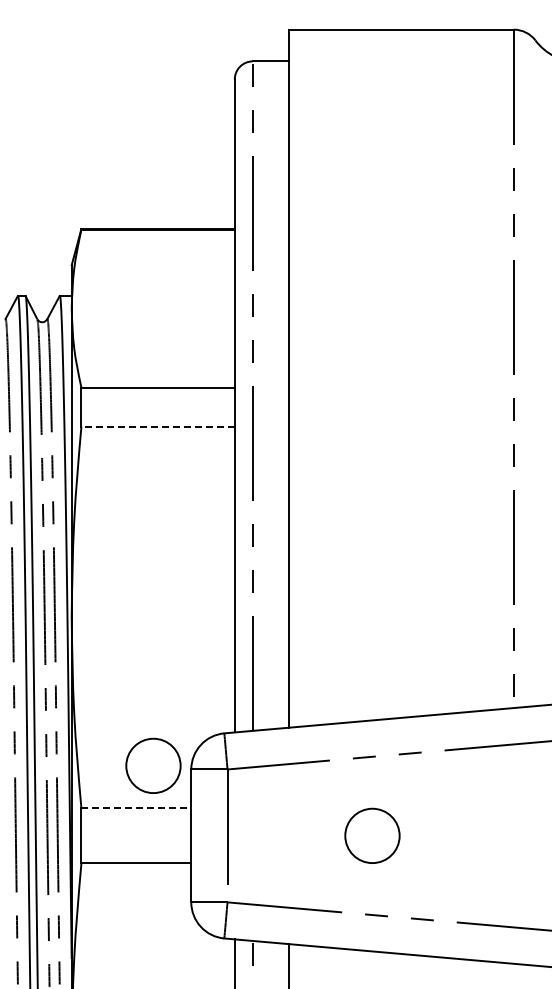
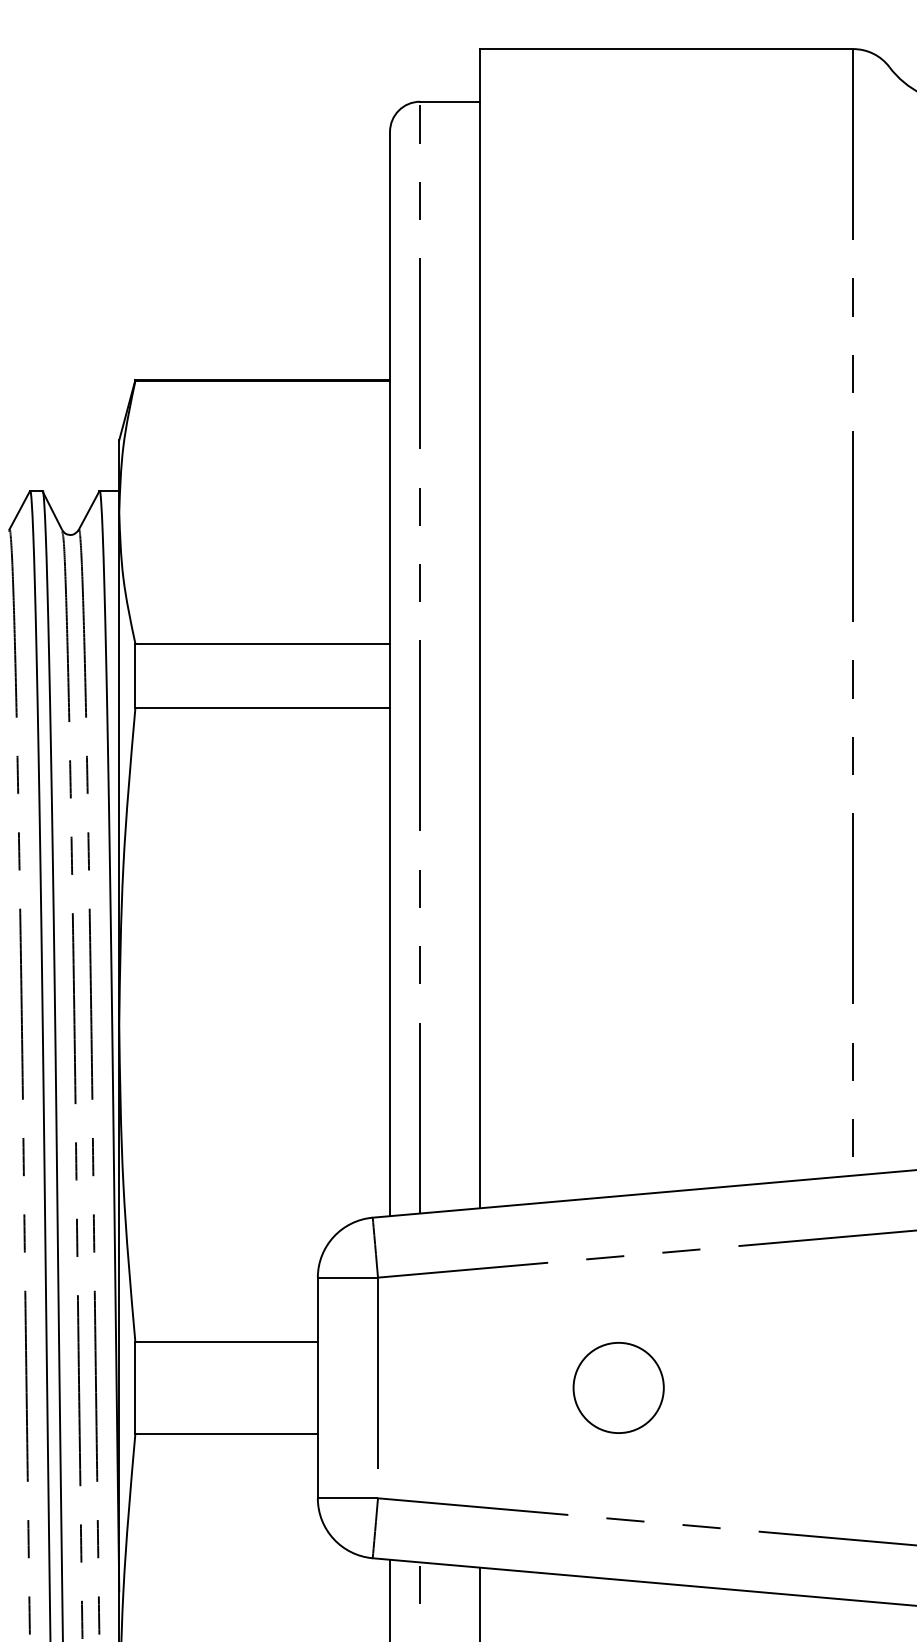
line: (158, 426) -> (263, 708), dashed -> solid
circle: (153, 765) -> (255, 1271), removed
line: (136, 808) -> (226, 1342), dashed -> solid

